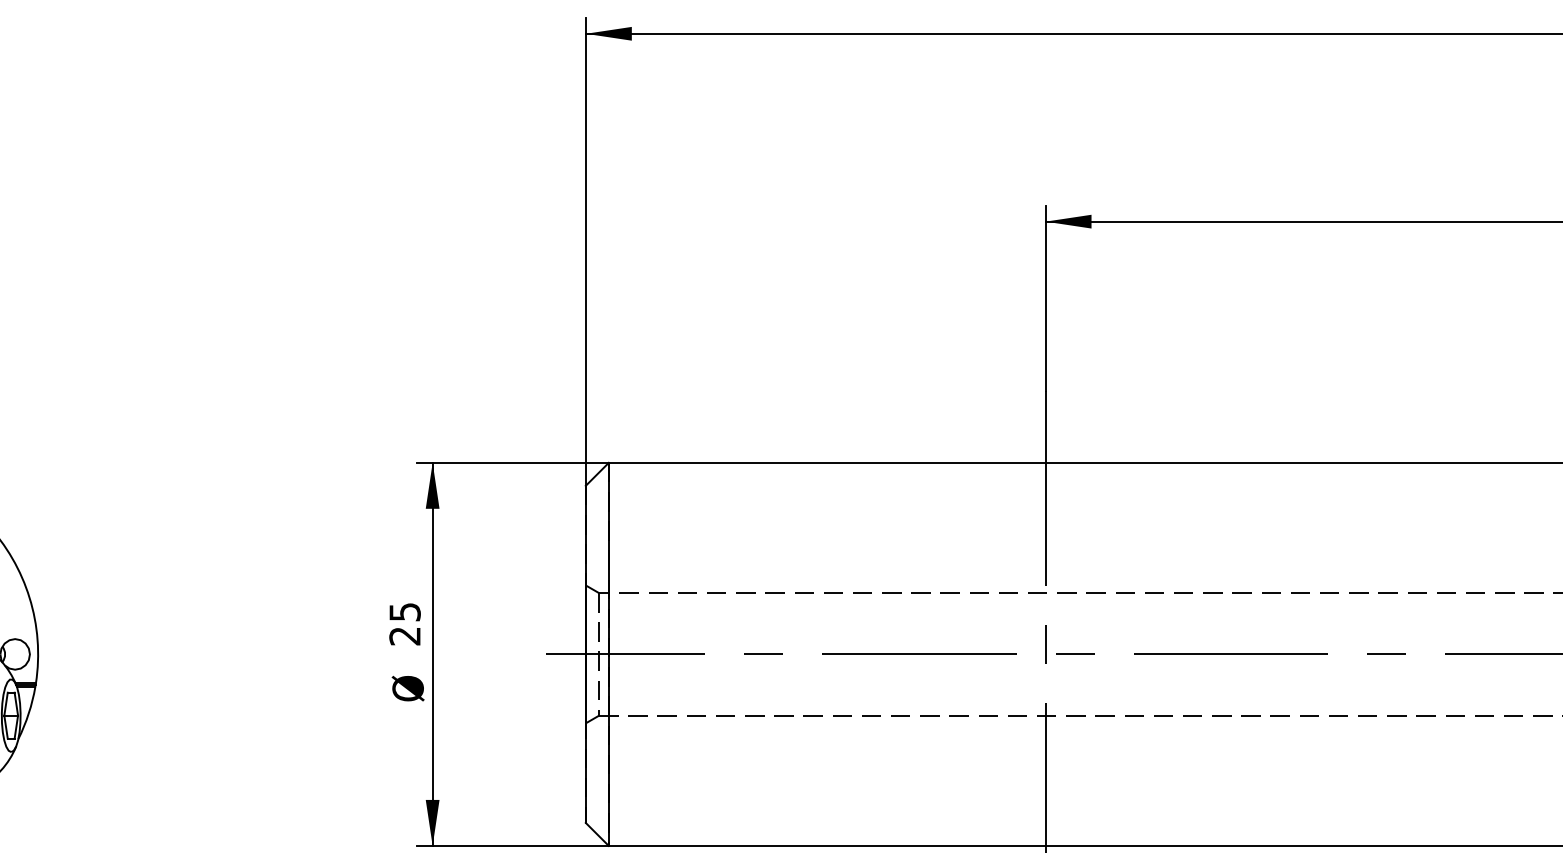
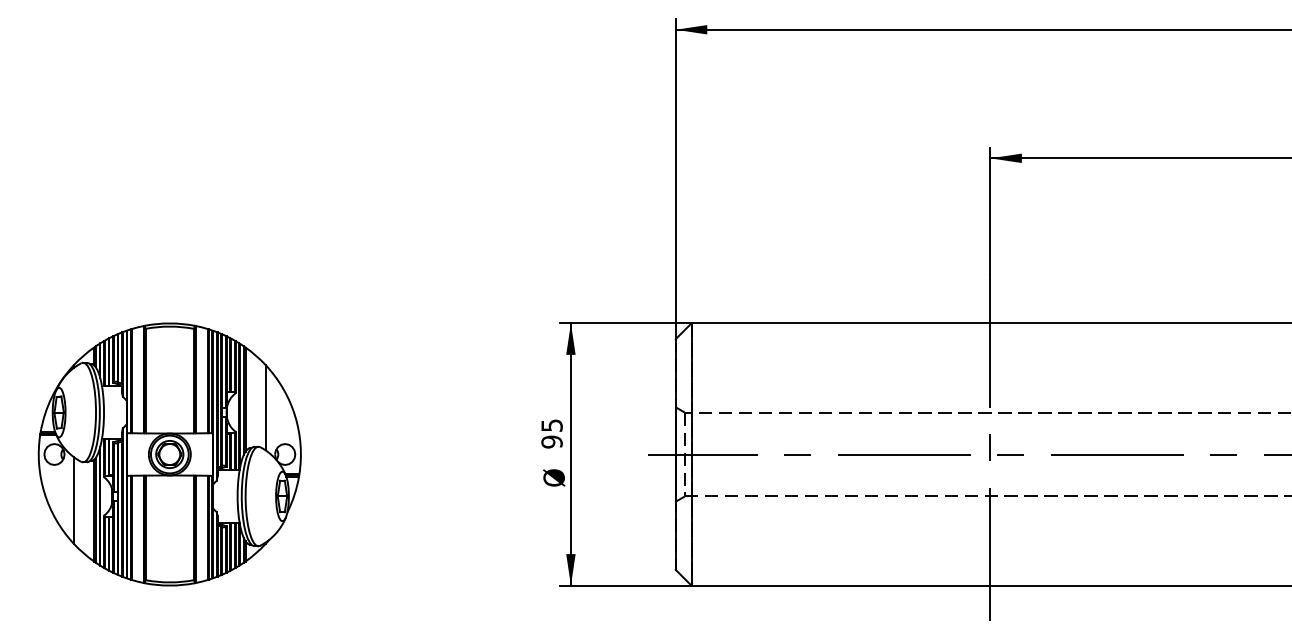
text: (404, 635) -> (551, 441), 25 -> 95

